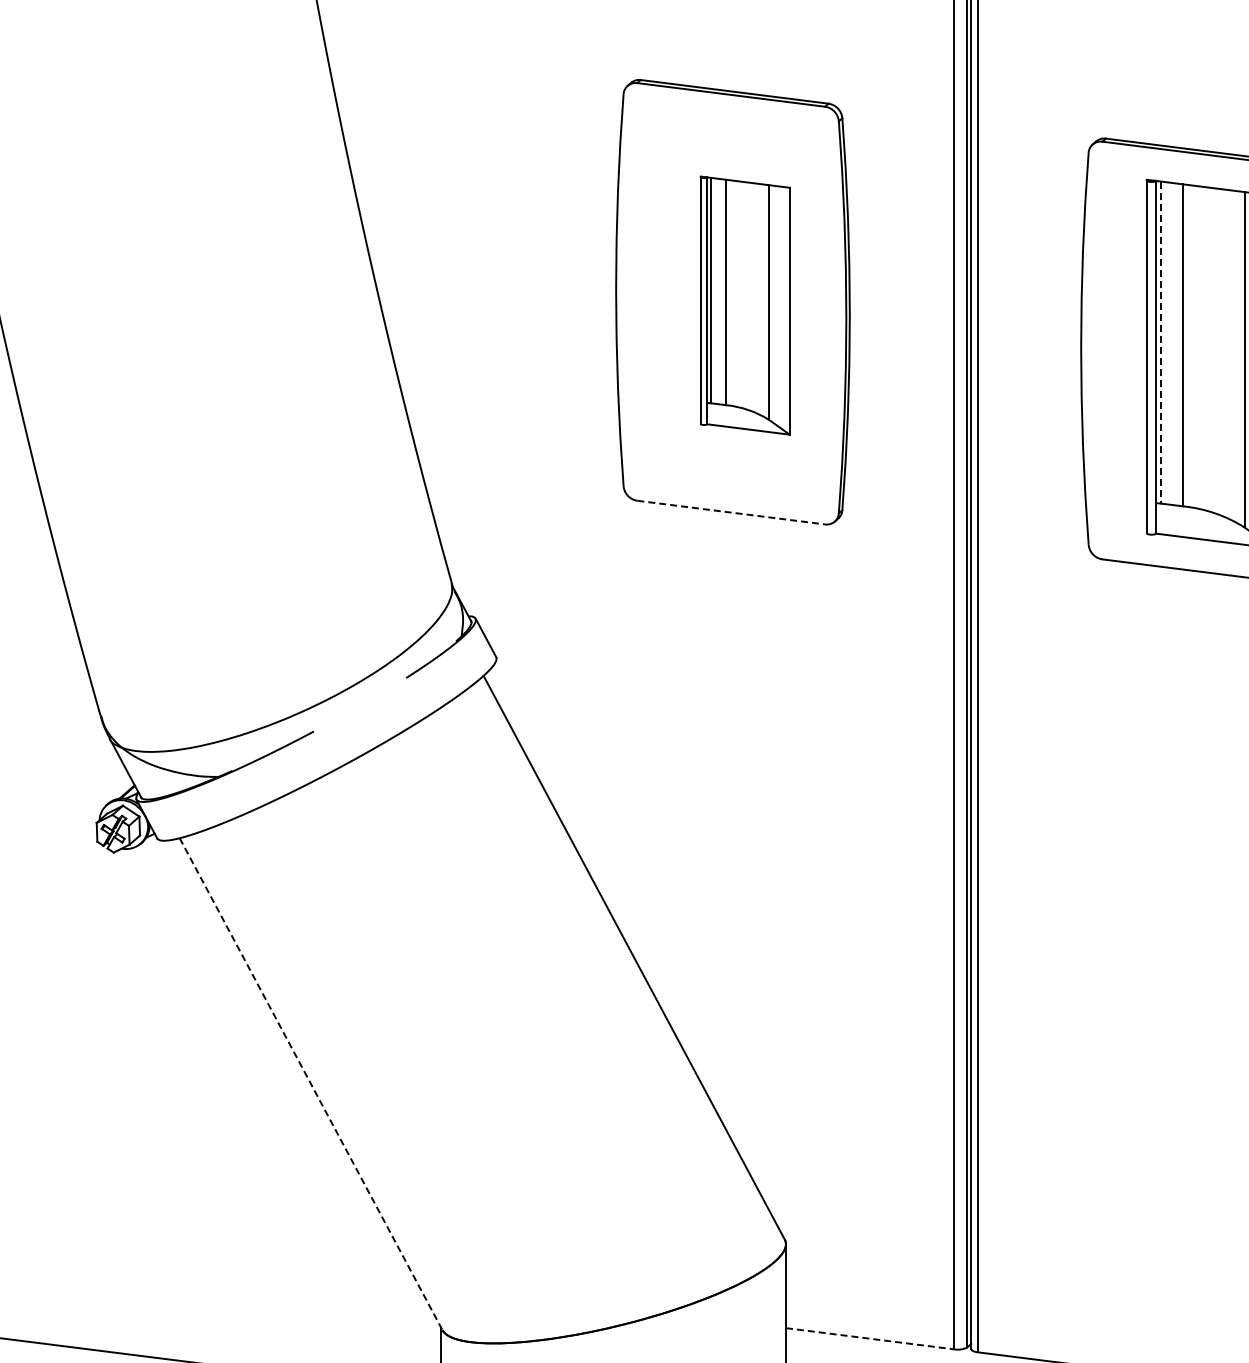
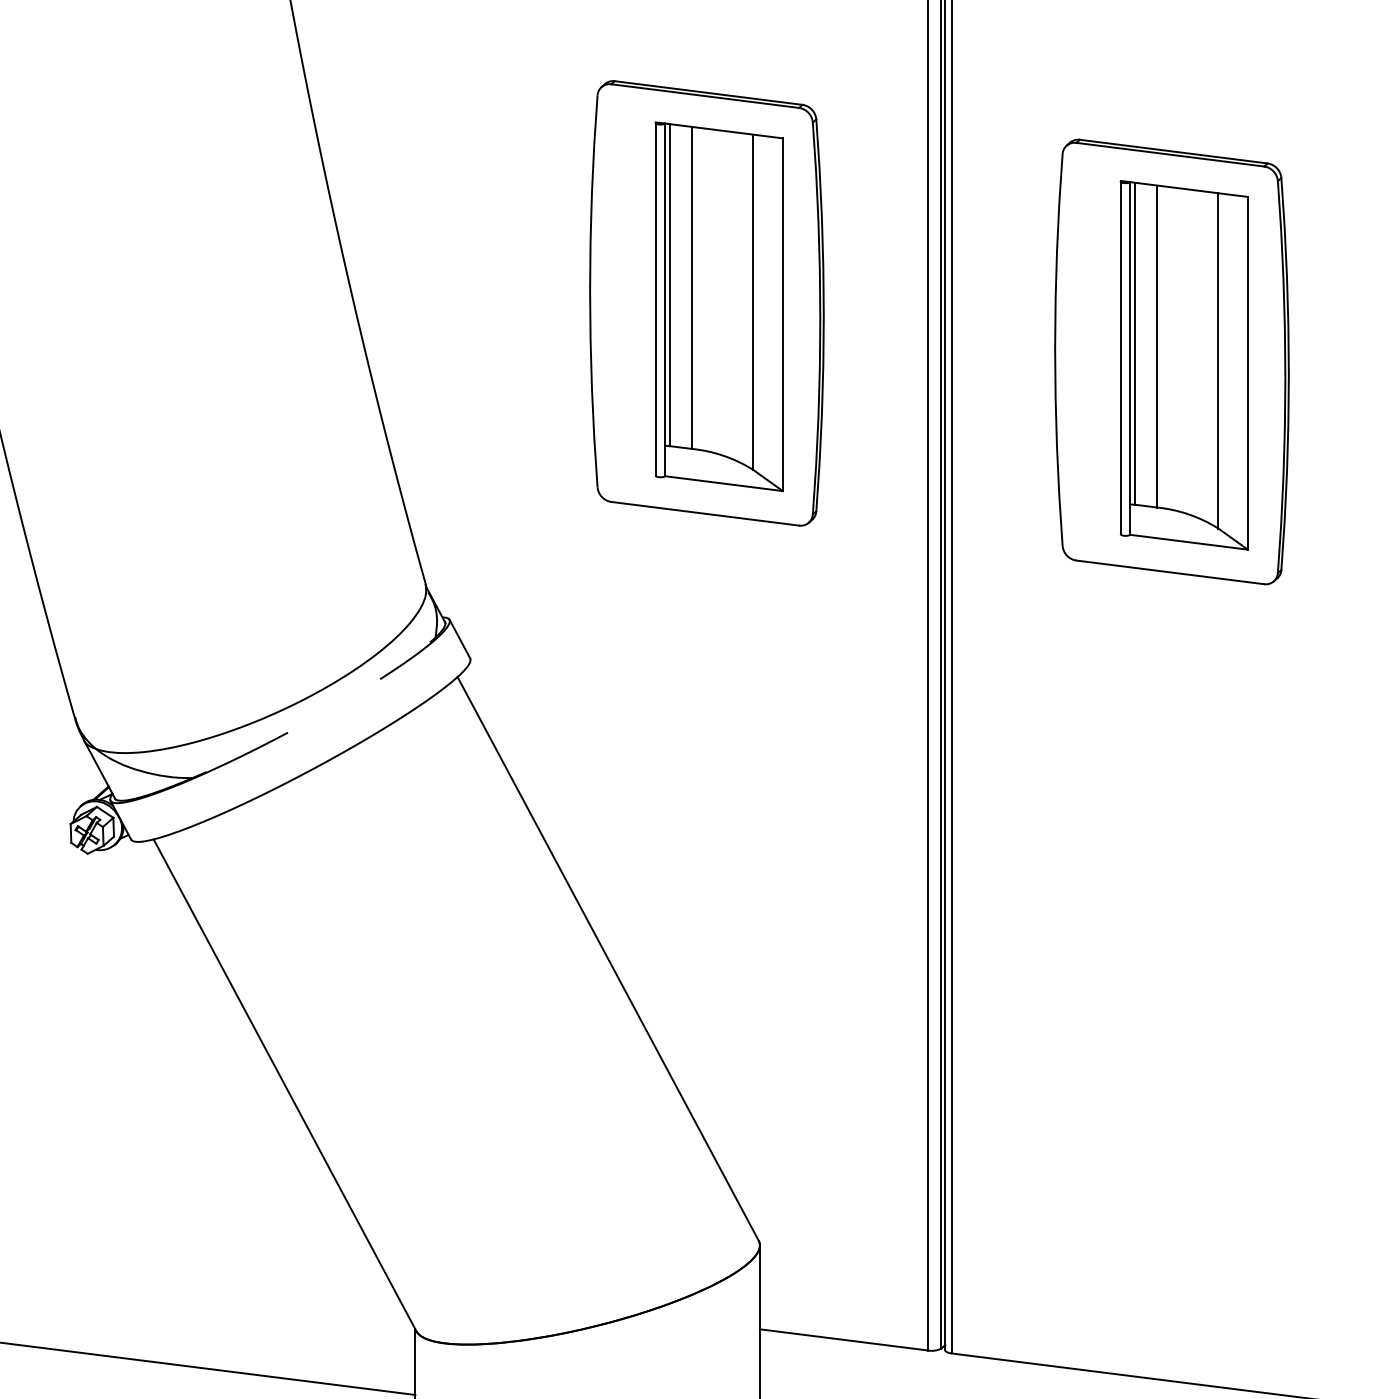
part: (744, 305) -> (718, 306), size x1.43
line: (1161, 343) -> (1135, 344), dashed -> solid
line: (731, 512) -> (705, 513), dashed -> solid
line: (311, 1084) -> (285, 1085), dashed -> solid
line: (870, 1338) -> (844, 1339), dashed -> solid

